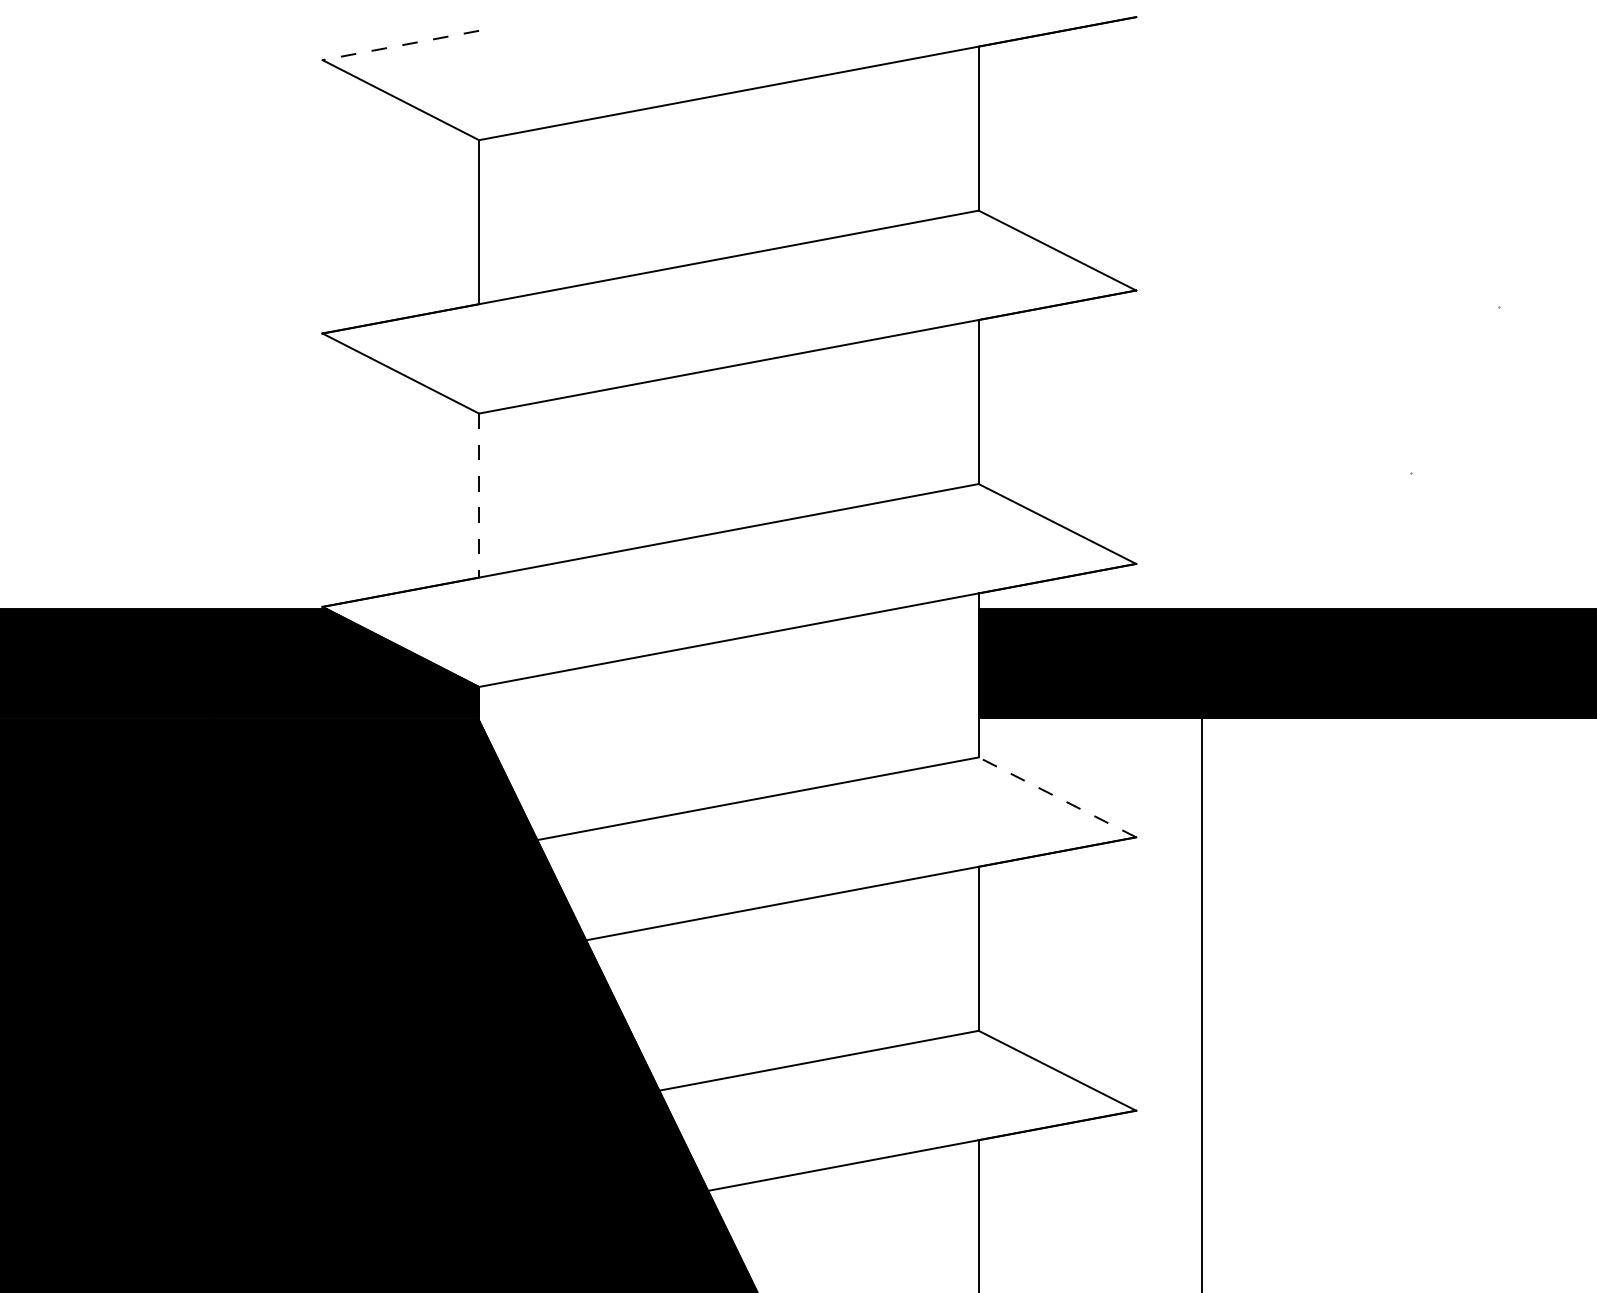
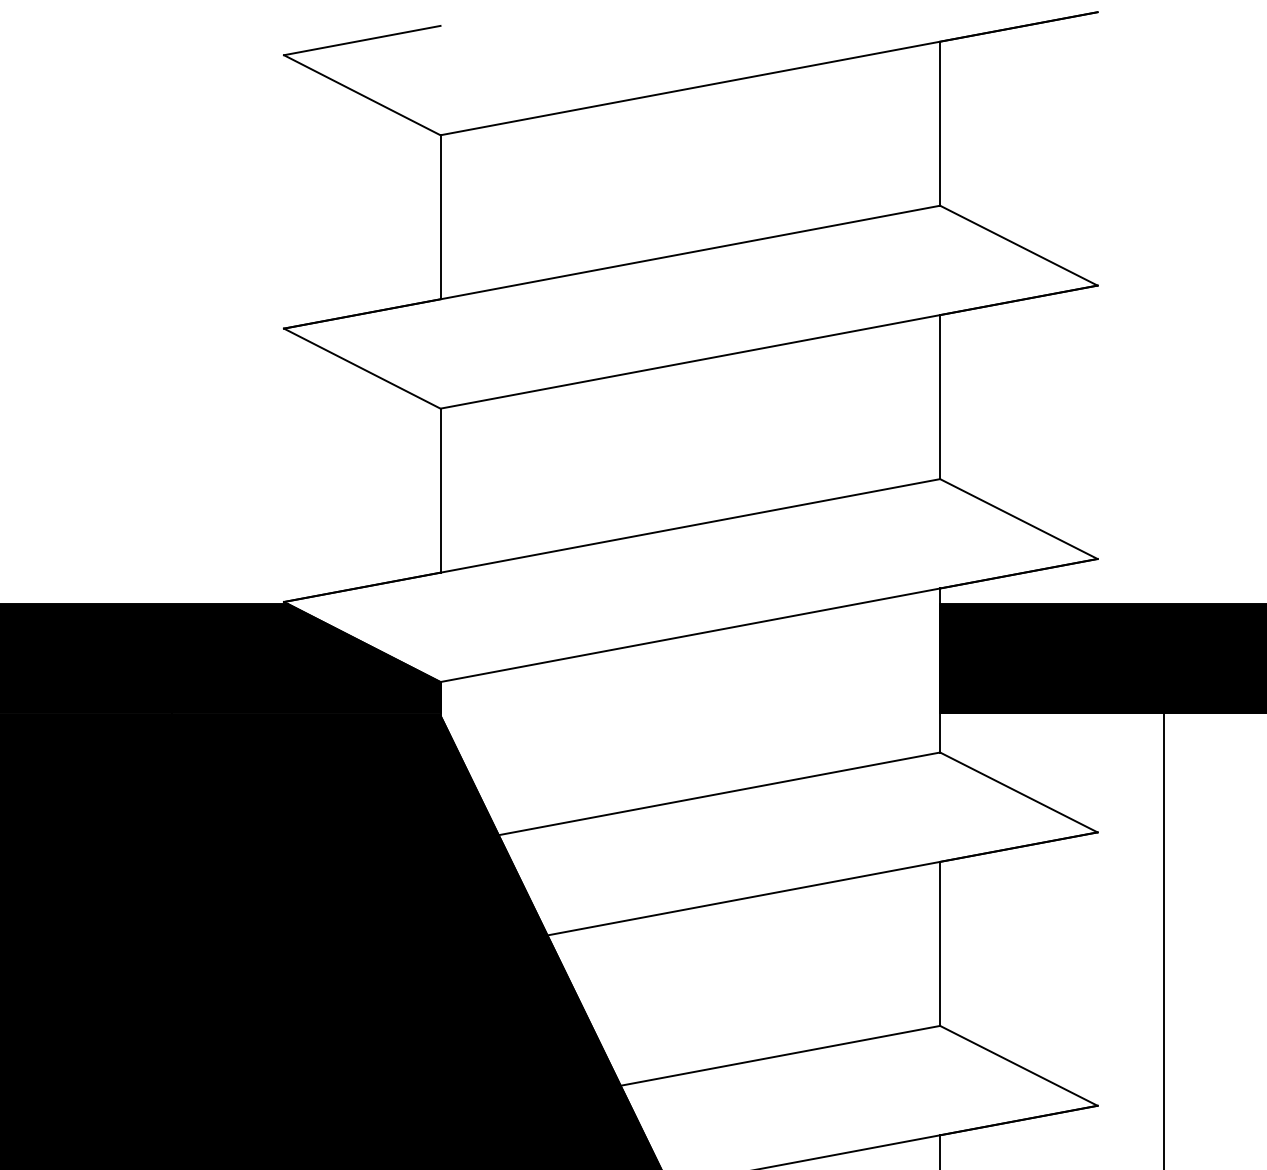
line: (400, 45) -> (361, 40), dashed -> solid
line: (479, 496) -> (440, 491), dashed -> solid
line: (1057, 797) -> (1018, 792), dashed -> solid

